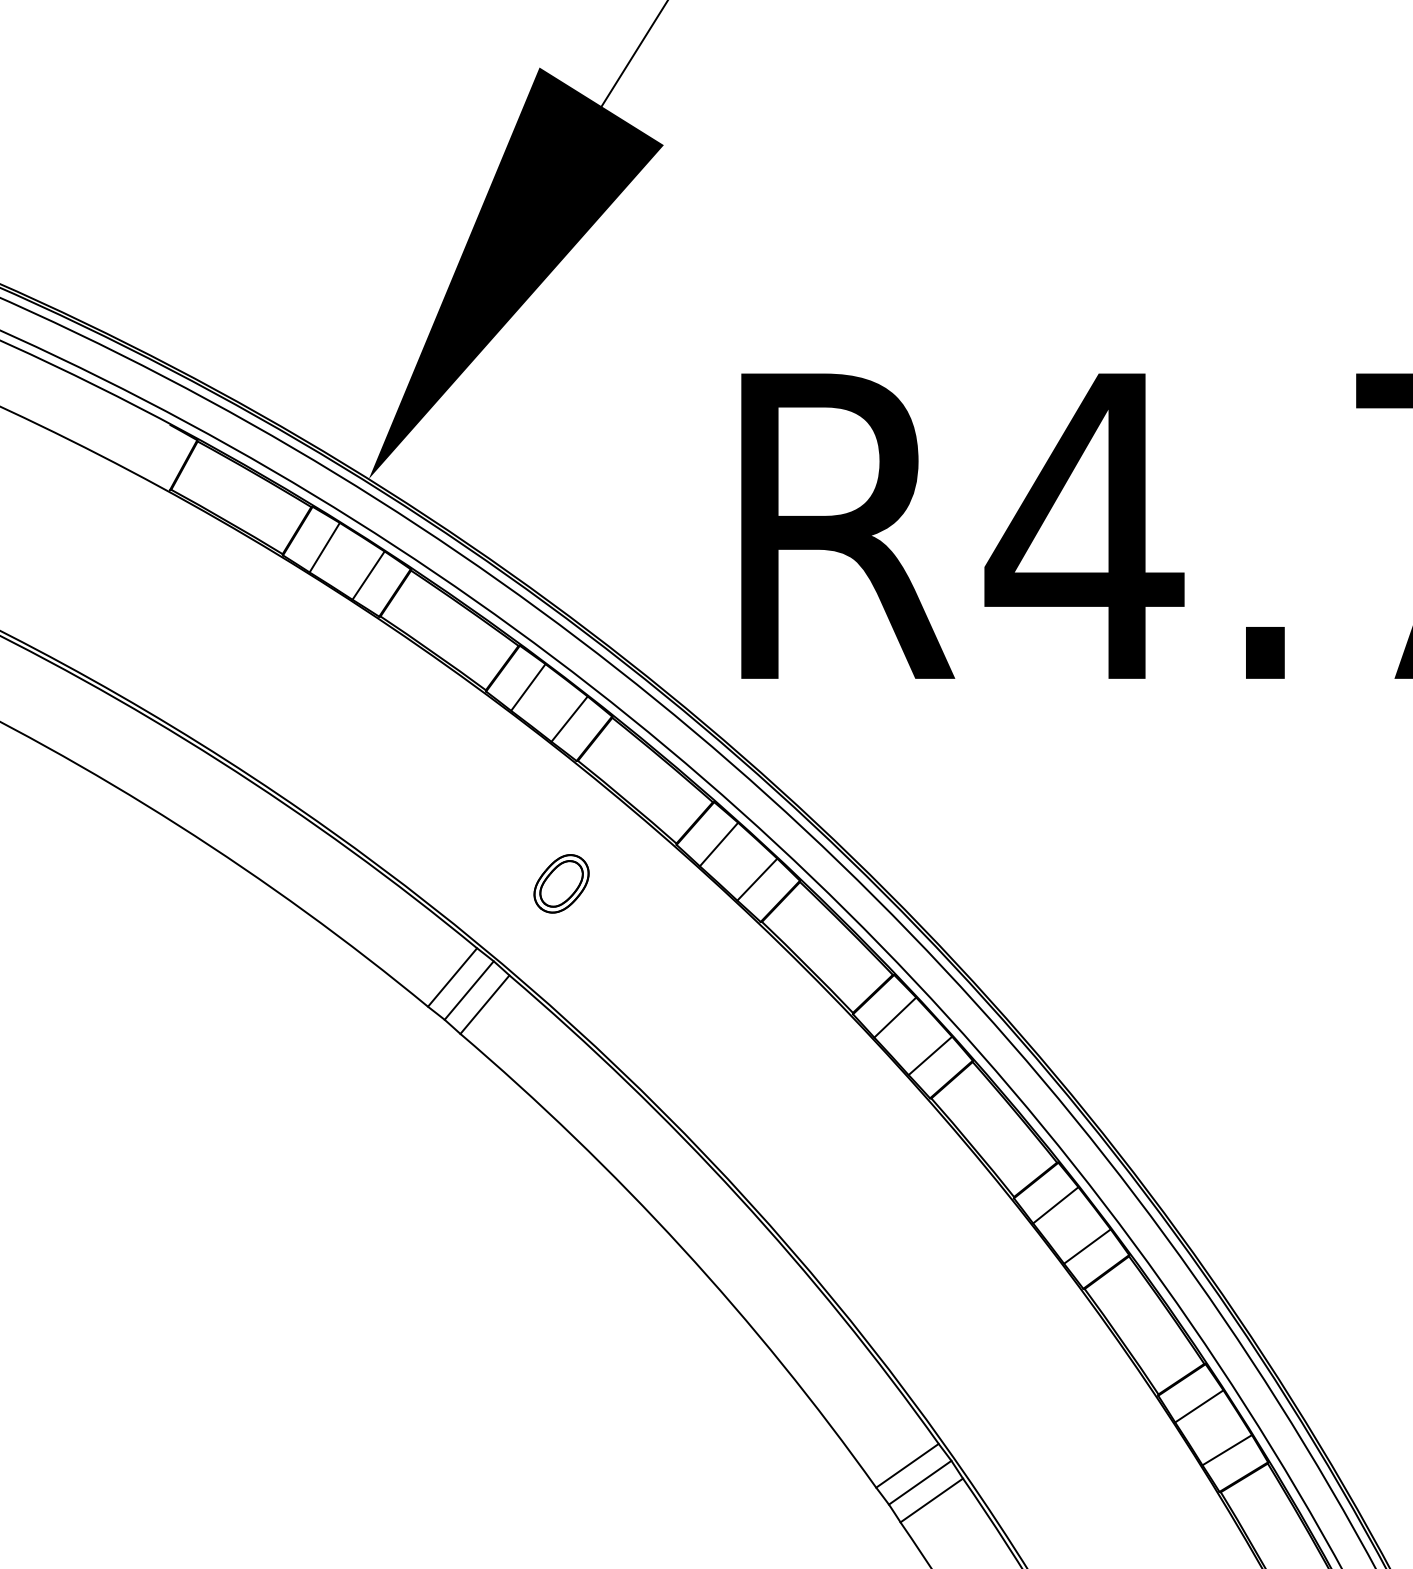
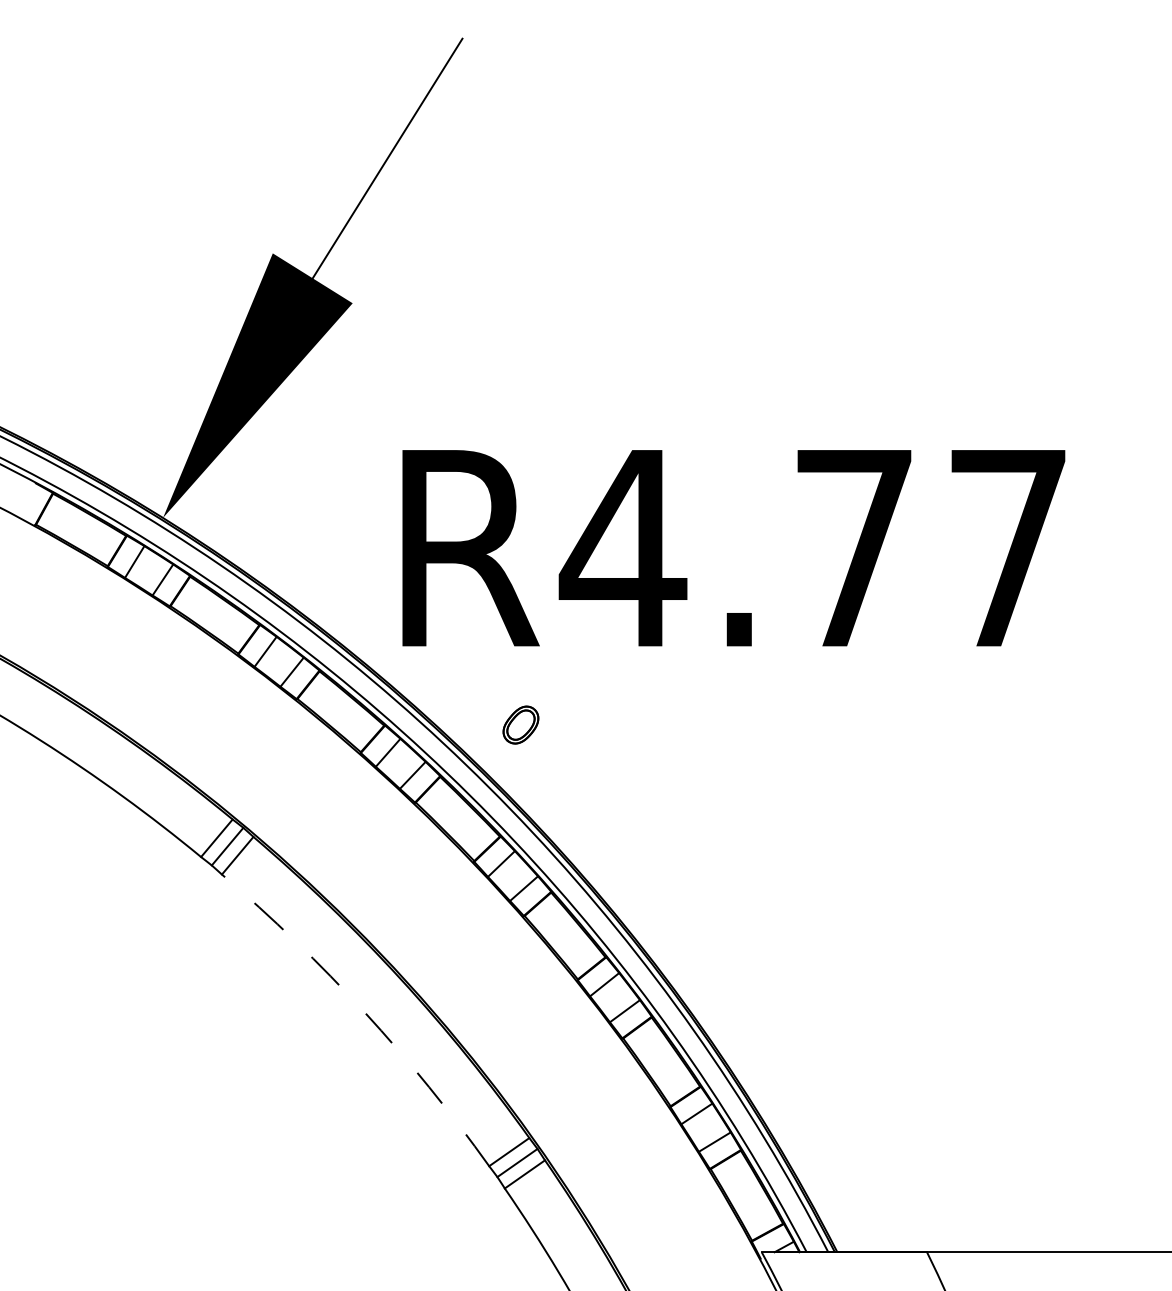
part: (560, 882) -> (520, 724), moved
arc: (682, 1248) -> (364, 1012), solid -> dashed

